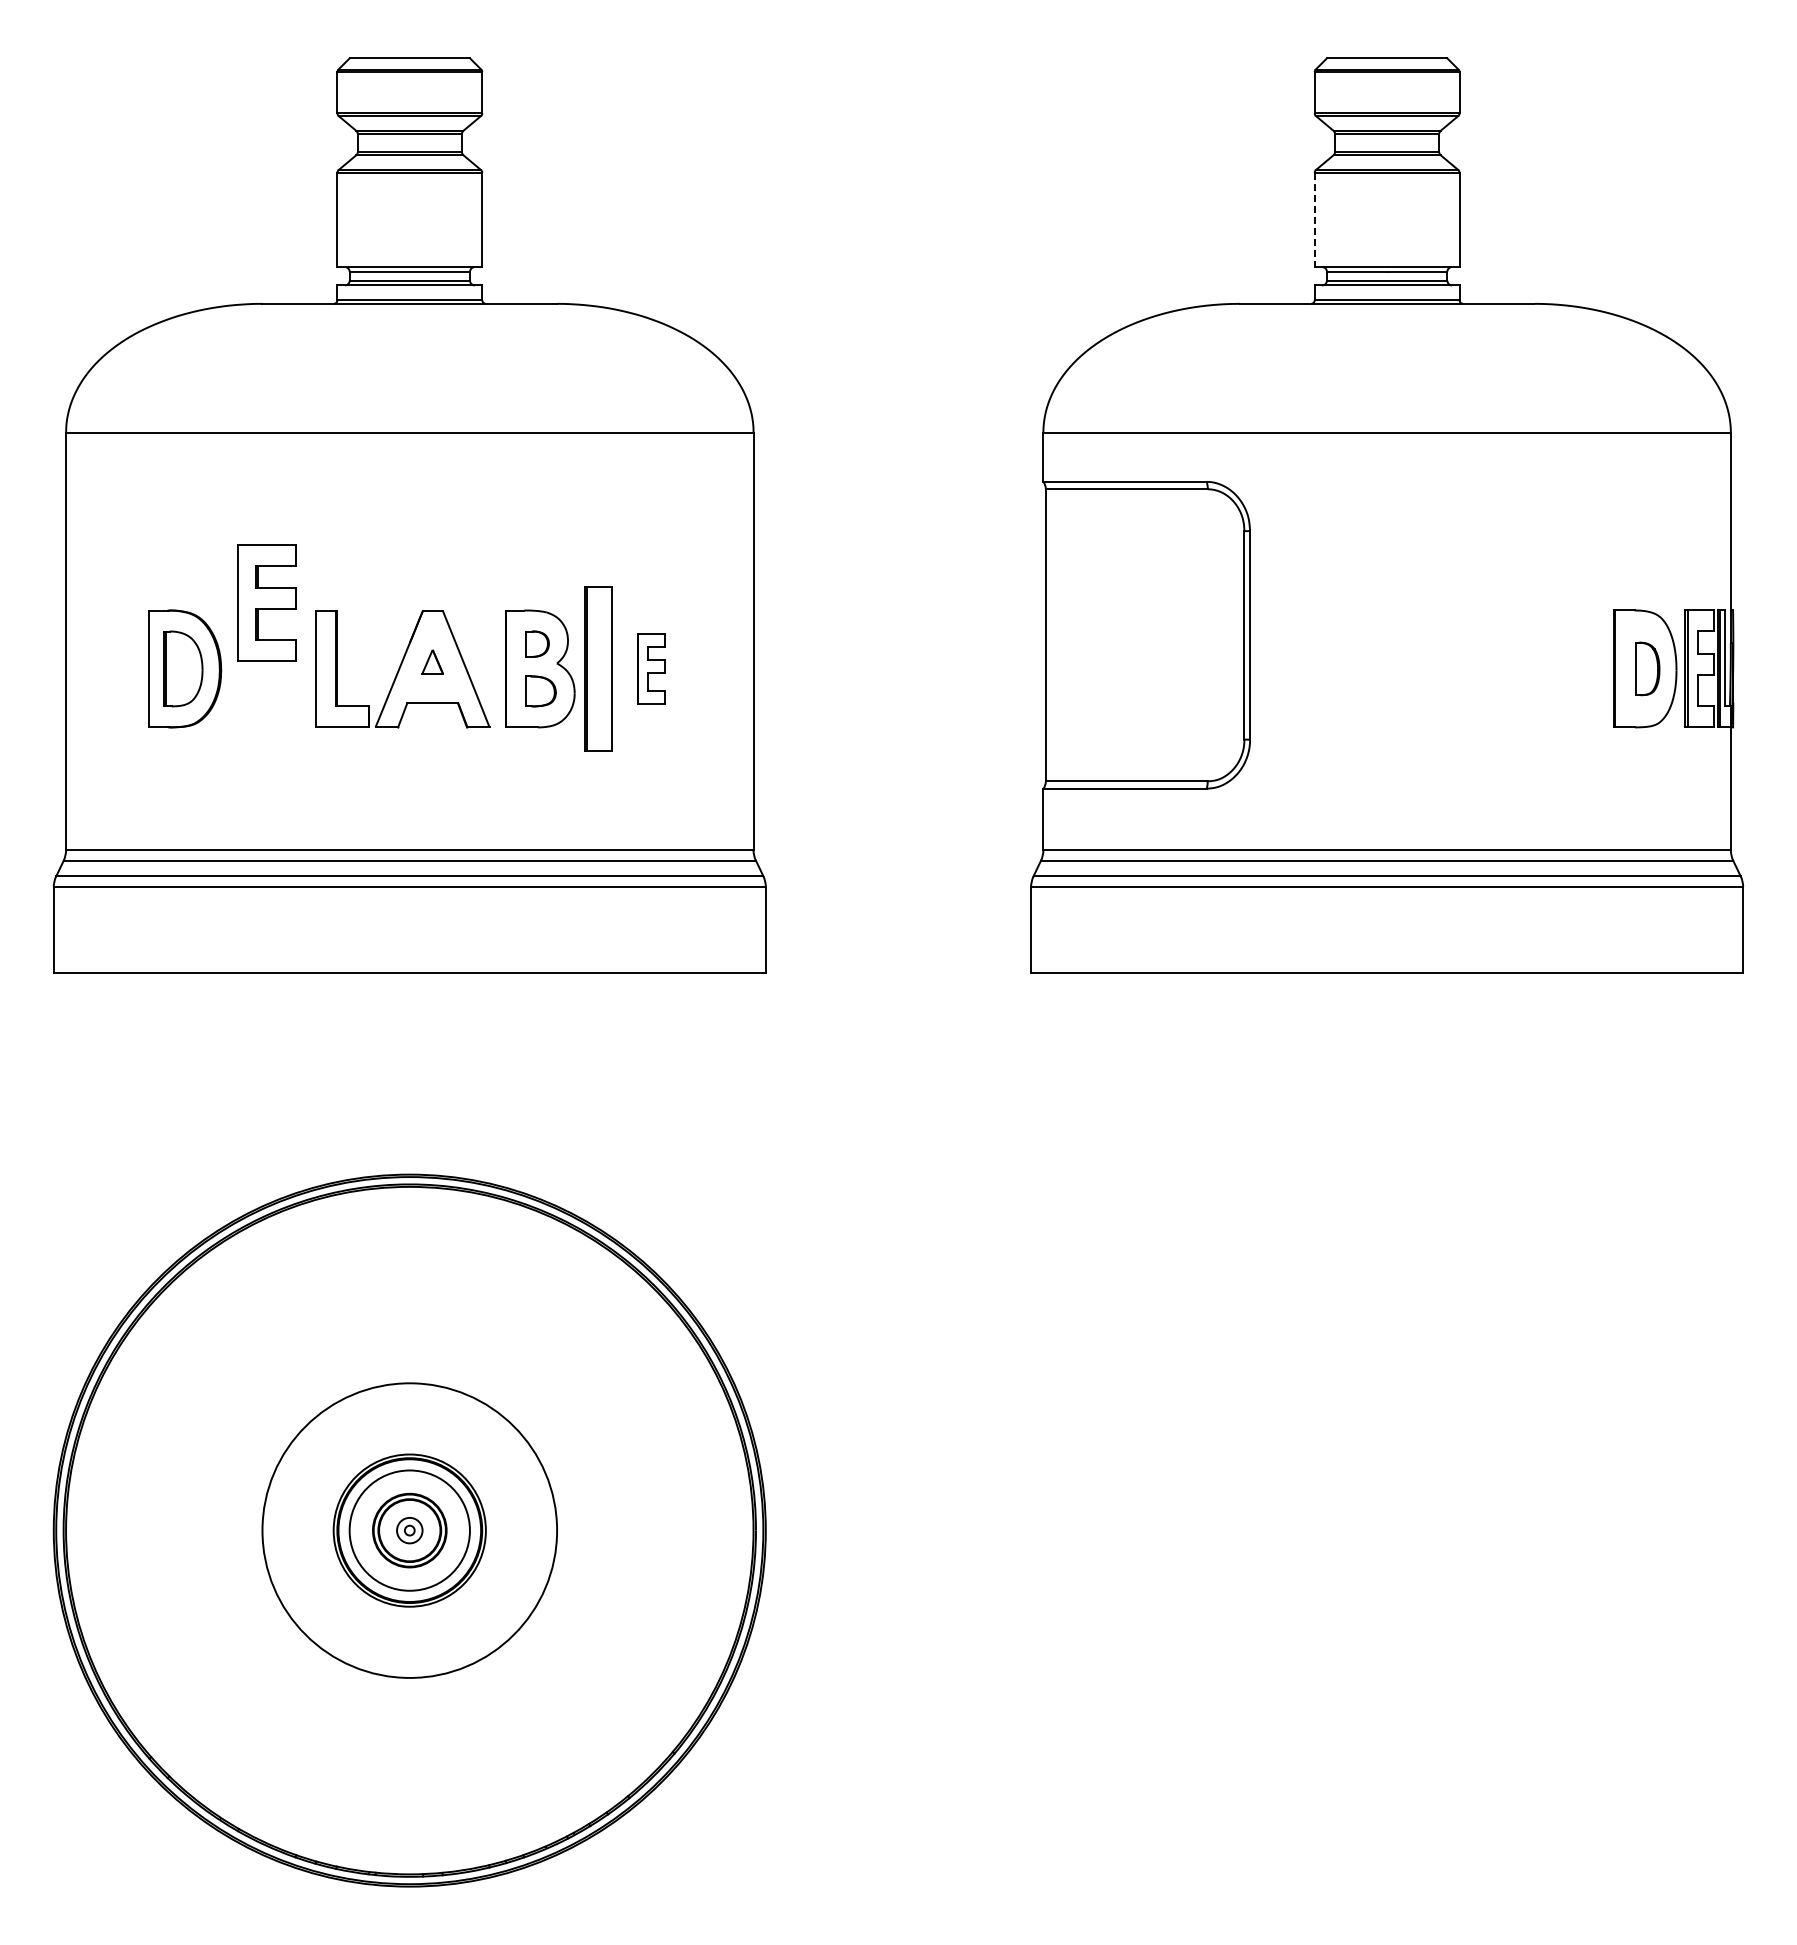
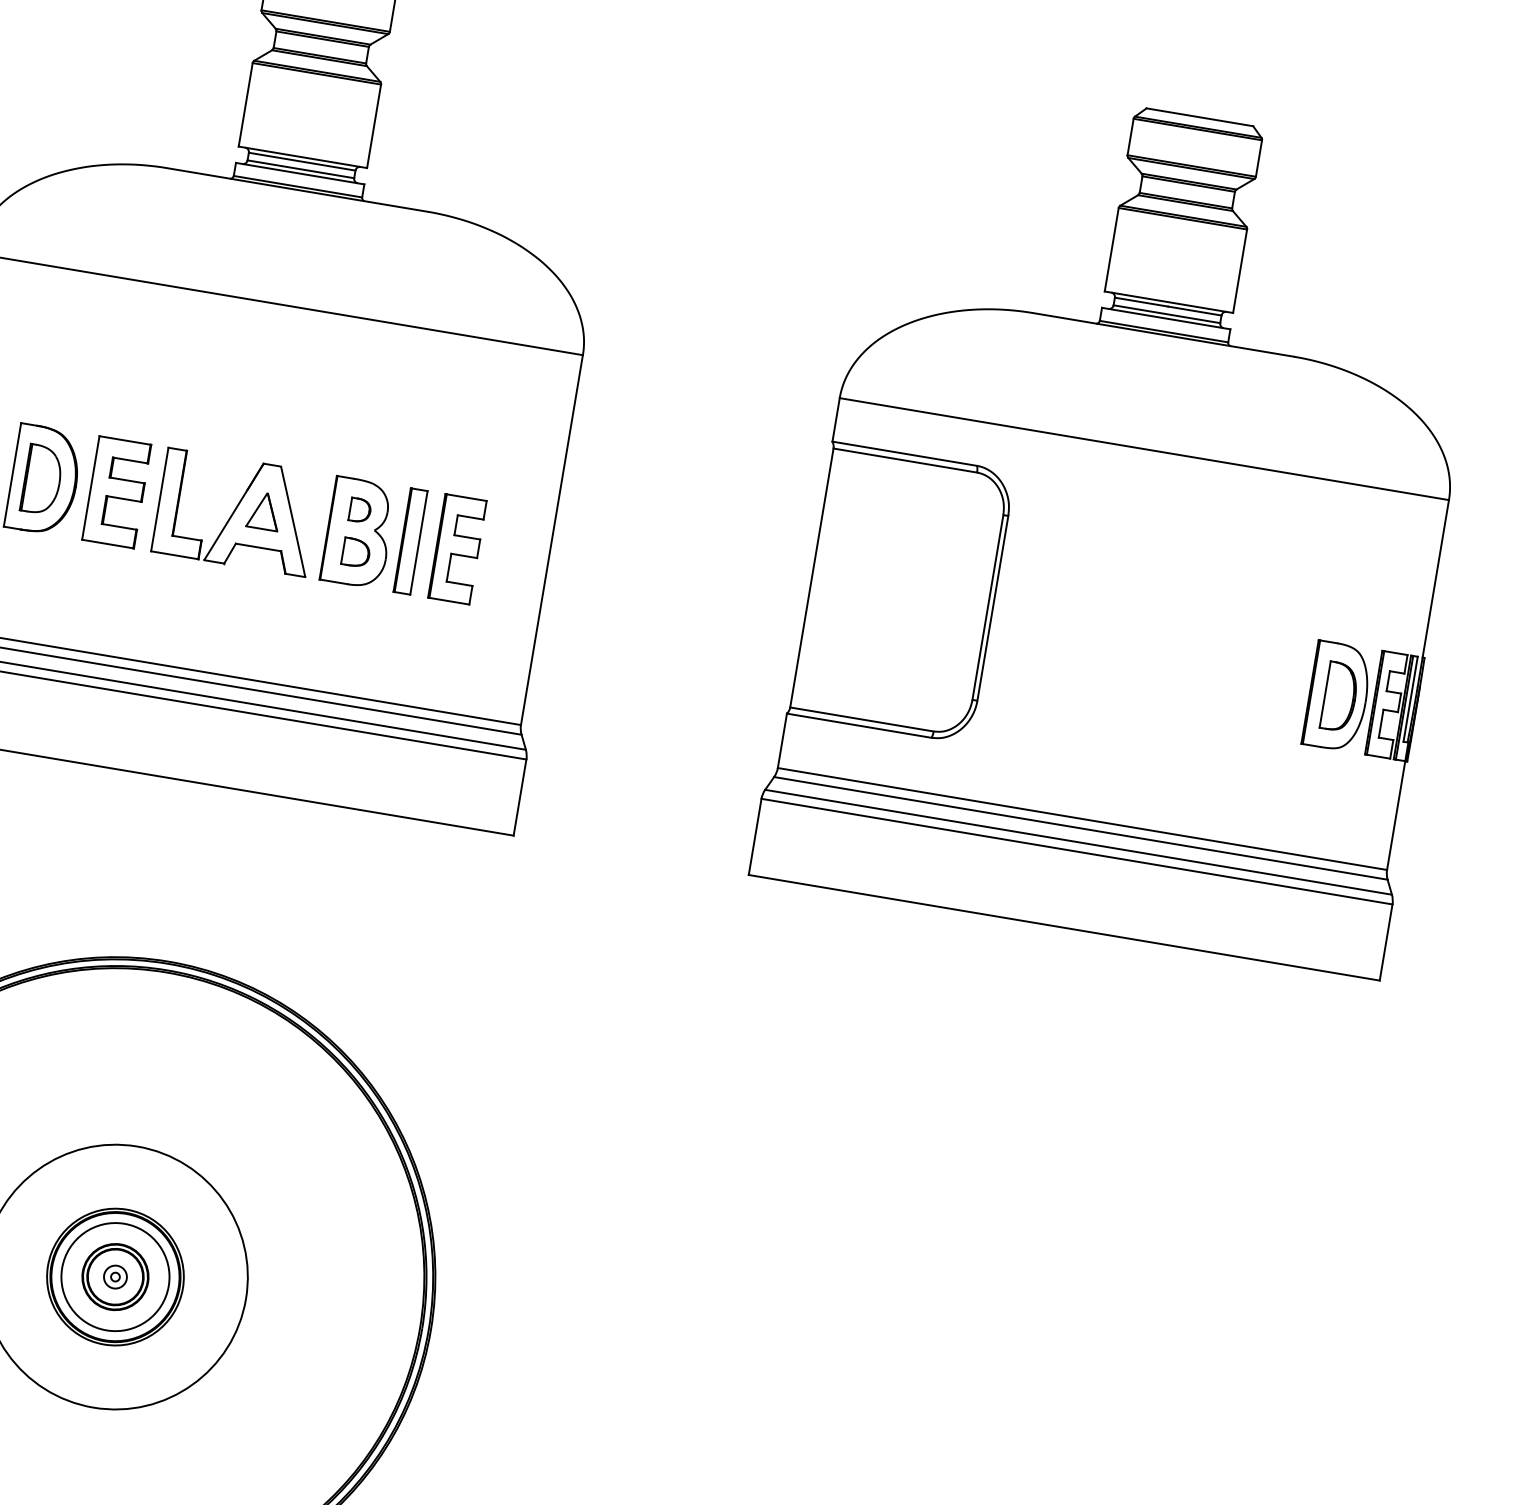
line: (1314, 220) -> (1111, 250), dashed -> solid
part: (266, 602) -> (116, 491), moved
part: (432, 661) -> (264, 510), size x1.67
part: (598, 668) -> (410, 541), size x0.71
part: (651, 668) -> (457, 548), size x1.67
part: (1647, 668) -> (1340, 696), size x1.43

